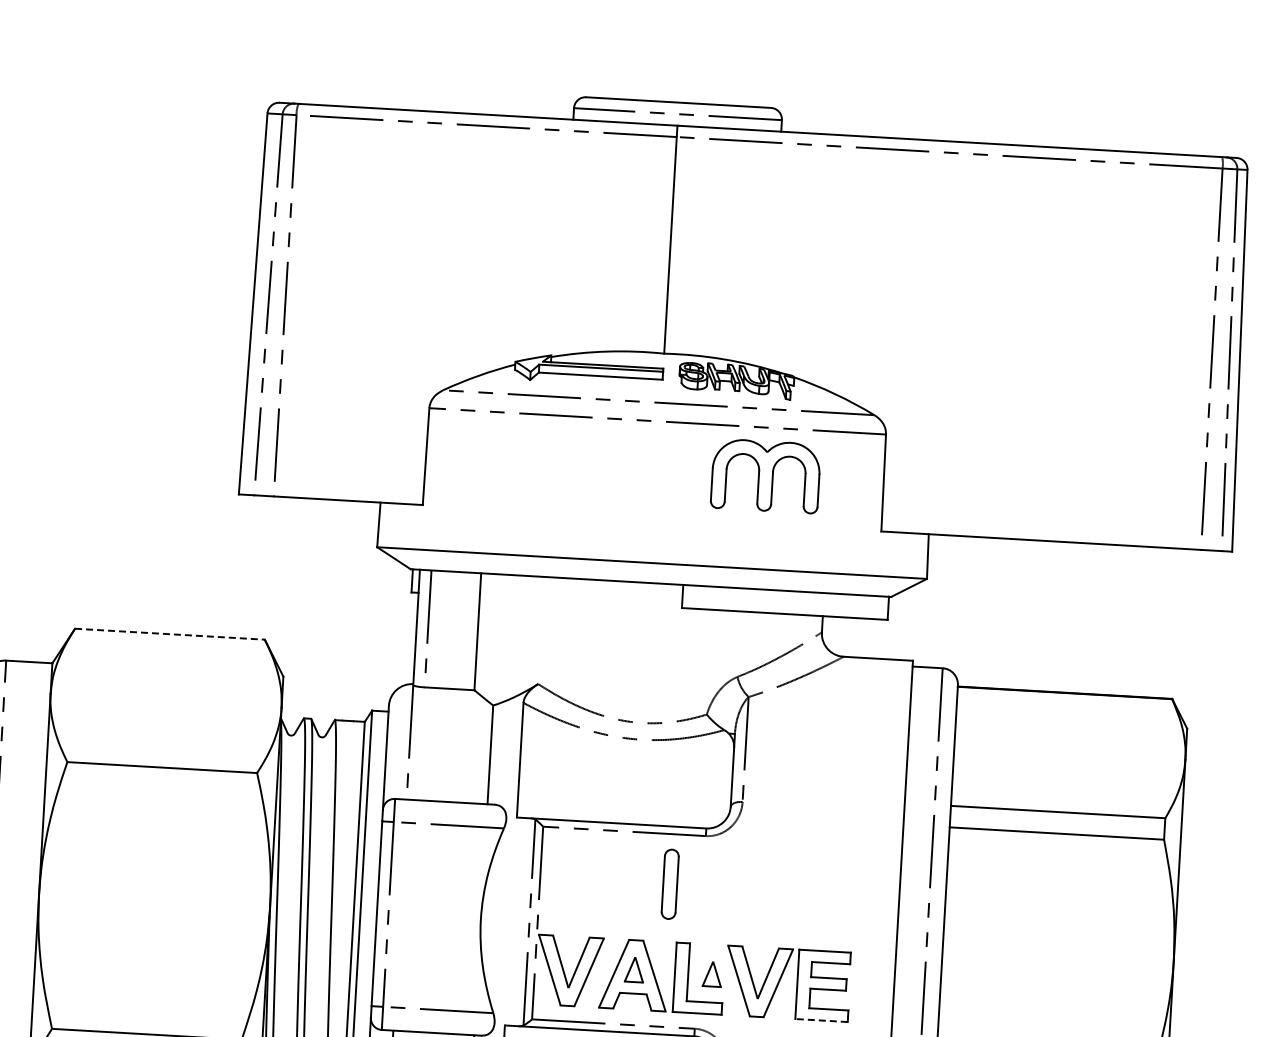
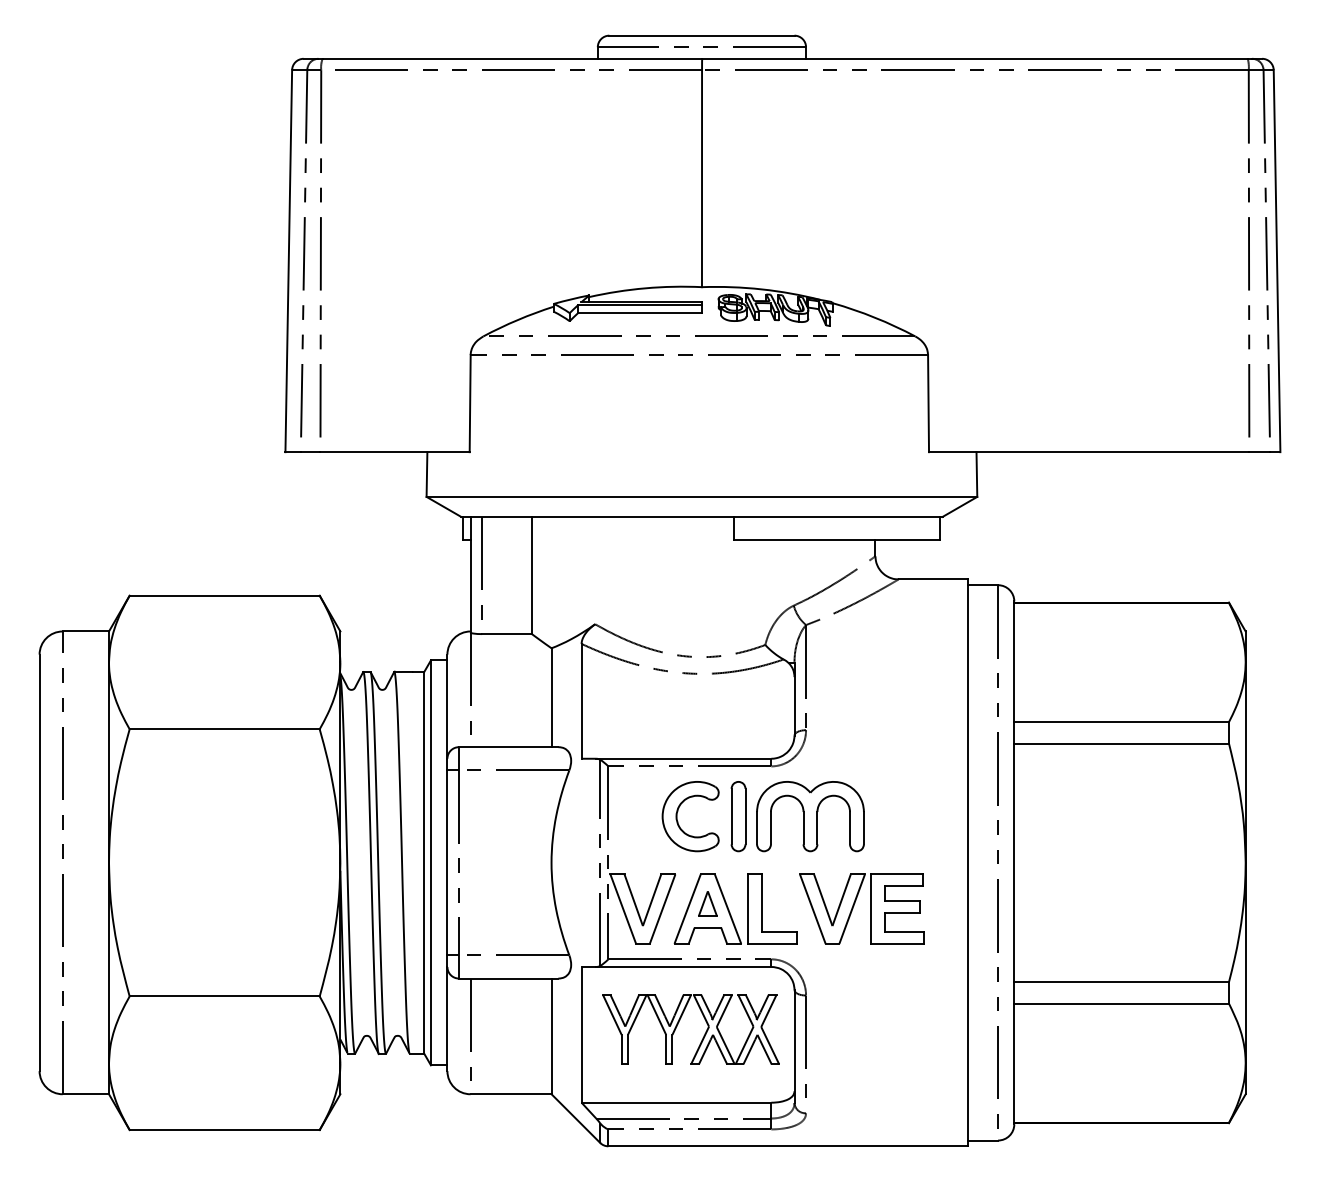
part: (765, 476) -> (810, 816), moved
line: (170, 634) -> (225, 595), dashed -> solid
part: (610, 875) -> (678, 811), added
part: (712, 973) -> (785, 903), removed
line: (820, 1020) -> (896, 943), dashed -> solid

